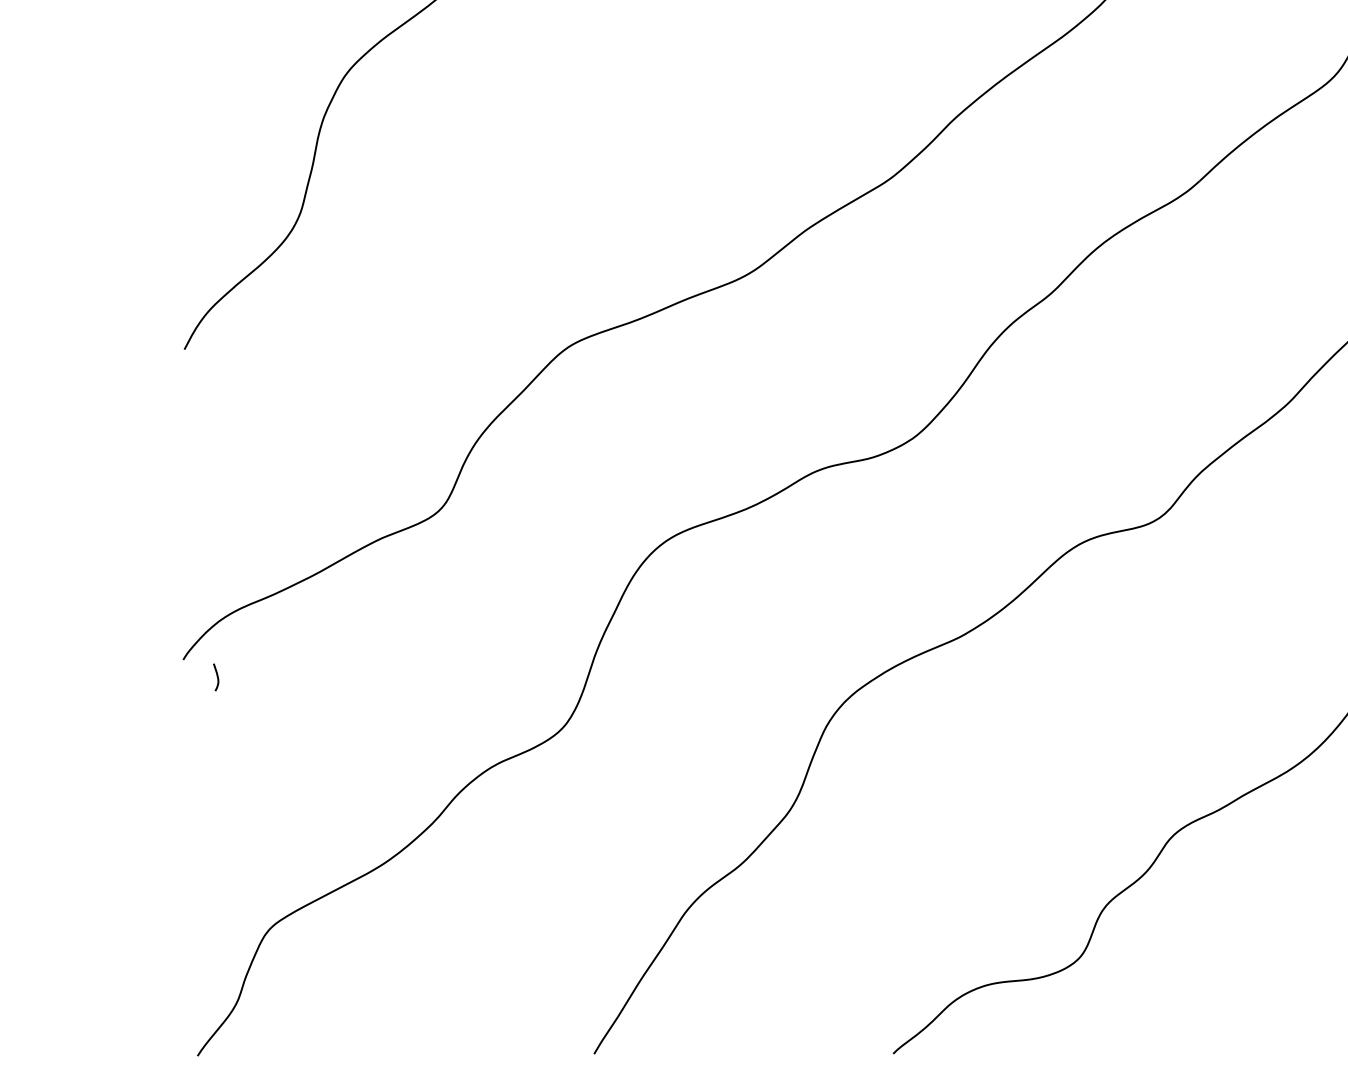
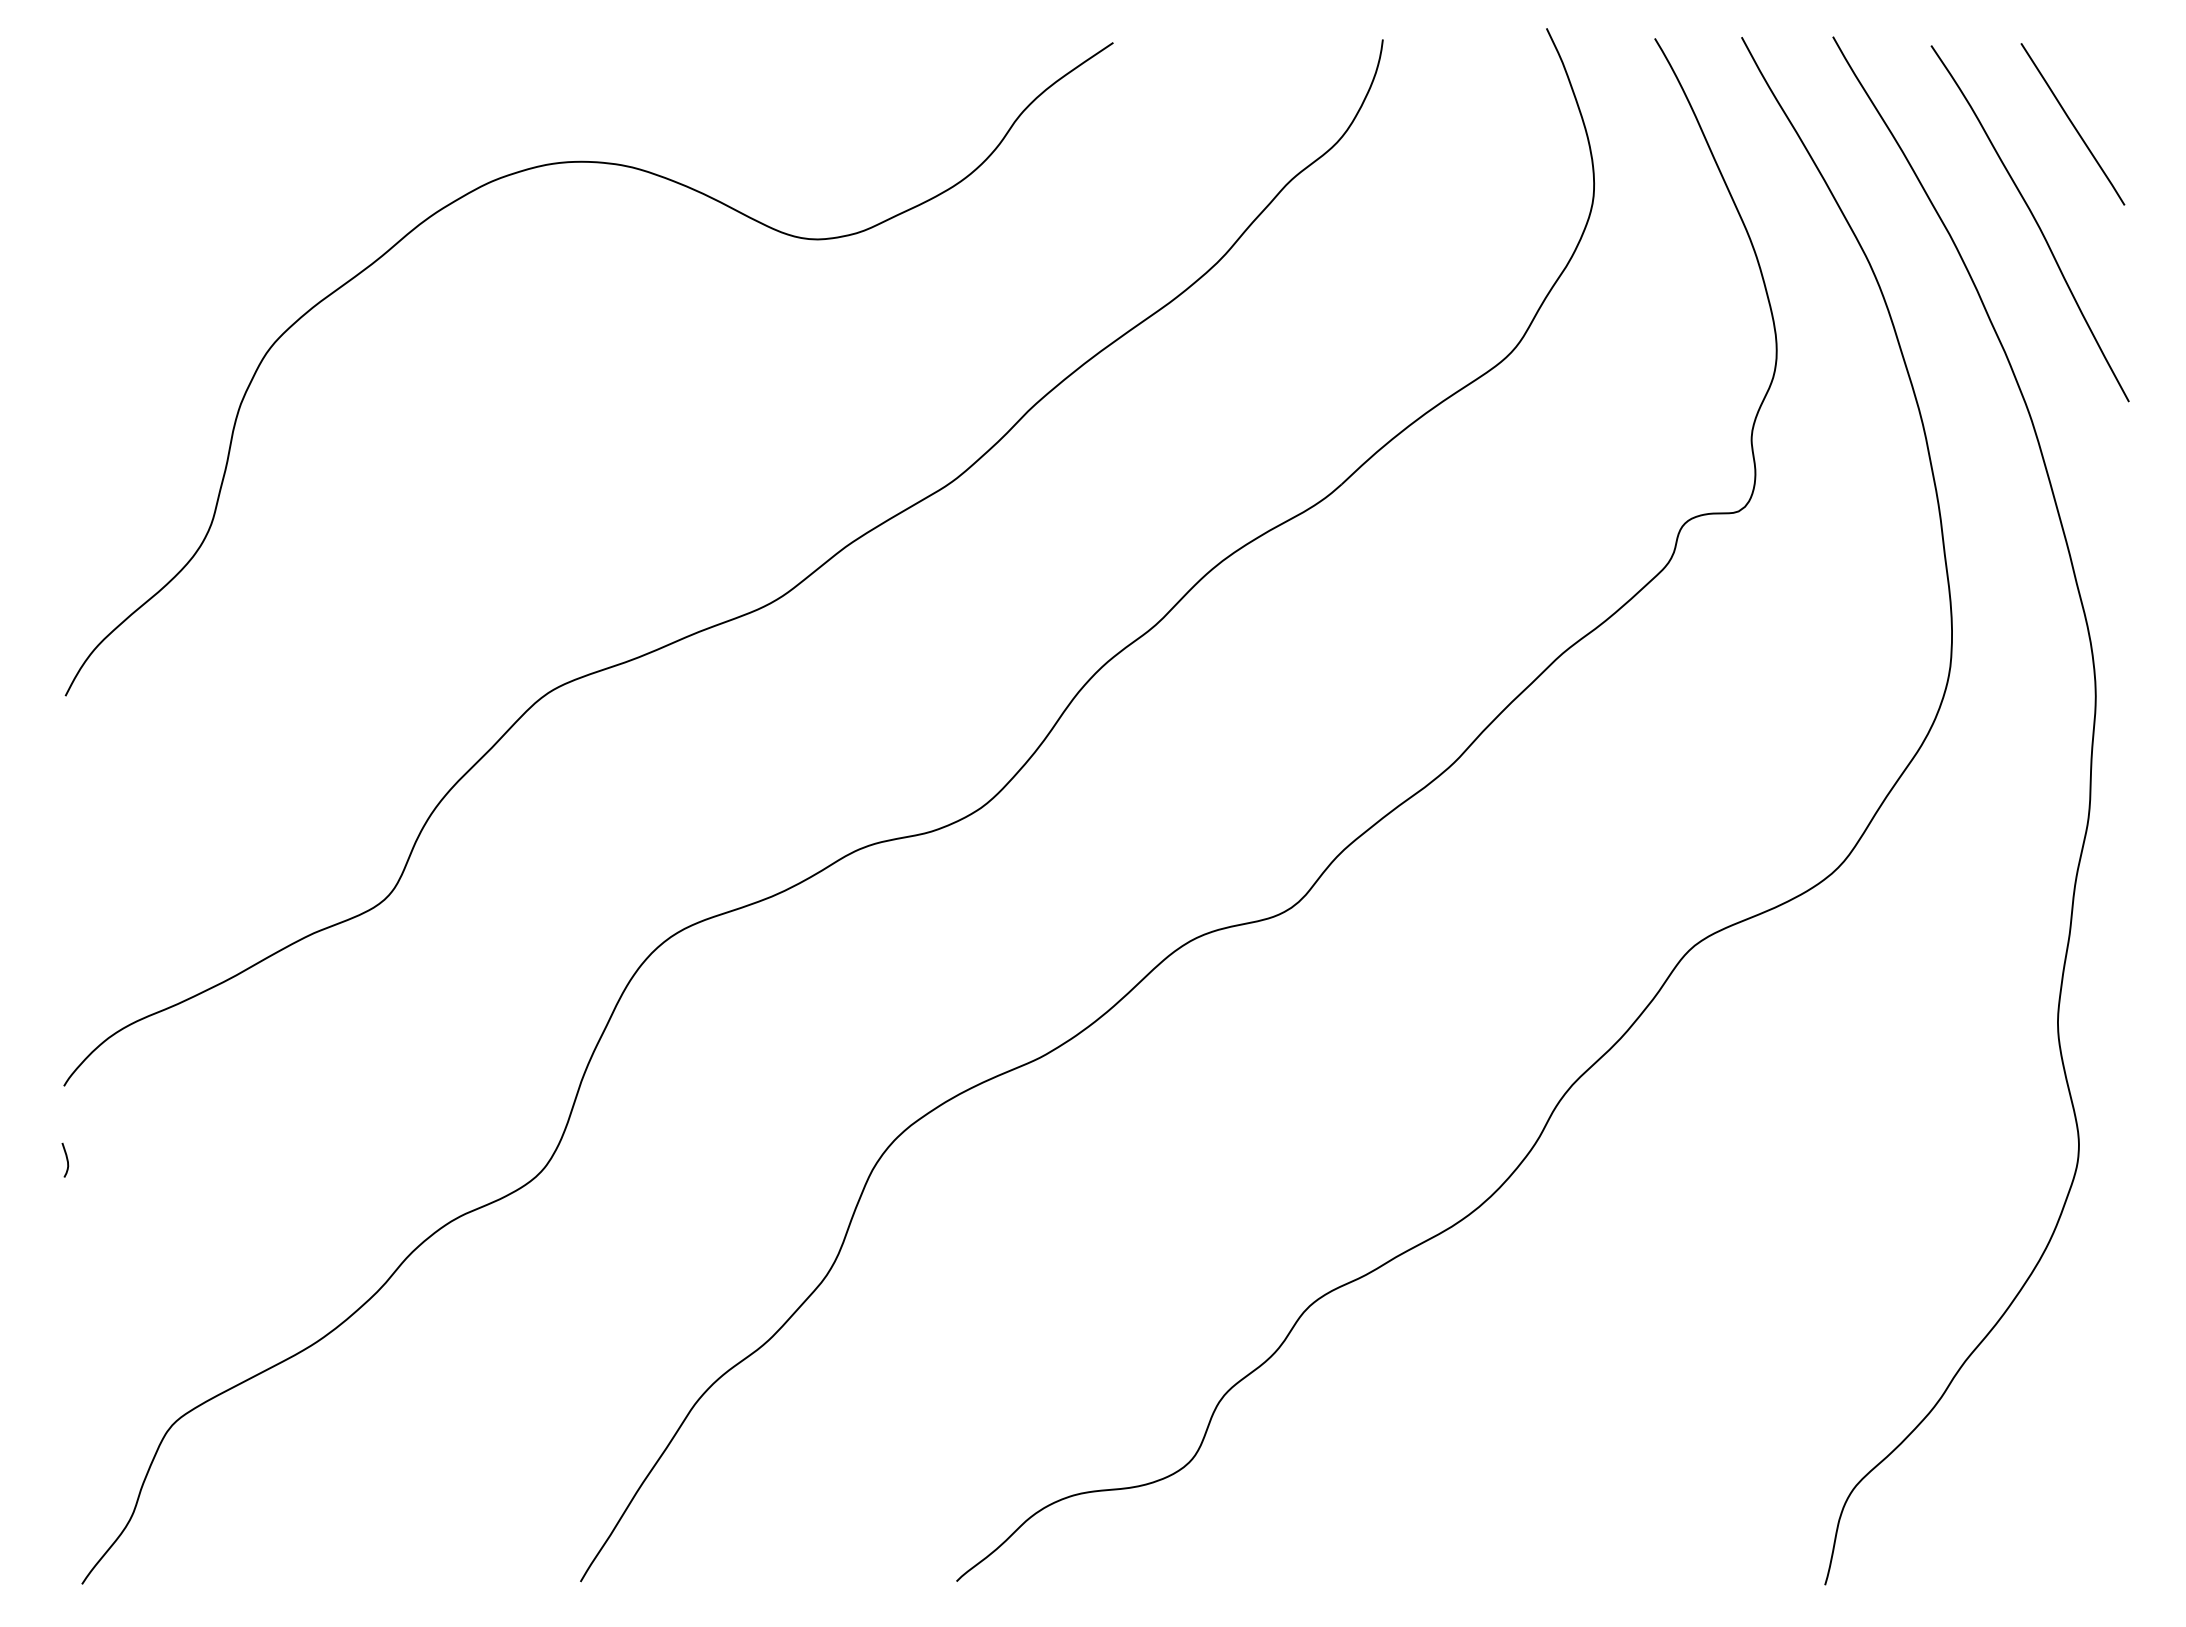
curve: (217, 677) -> (66, 1160), moved

